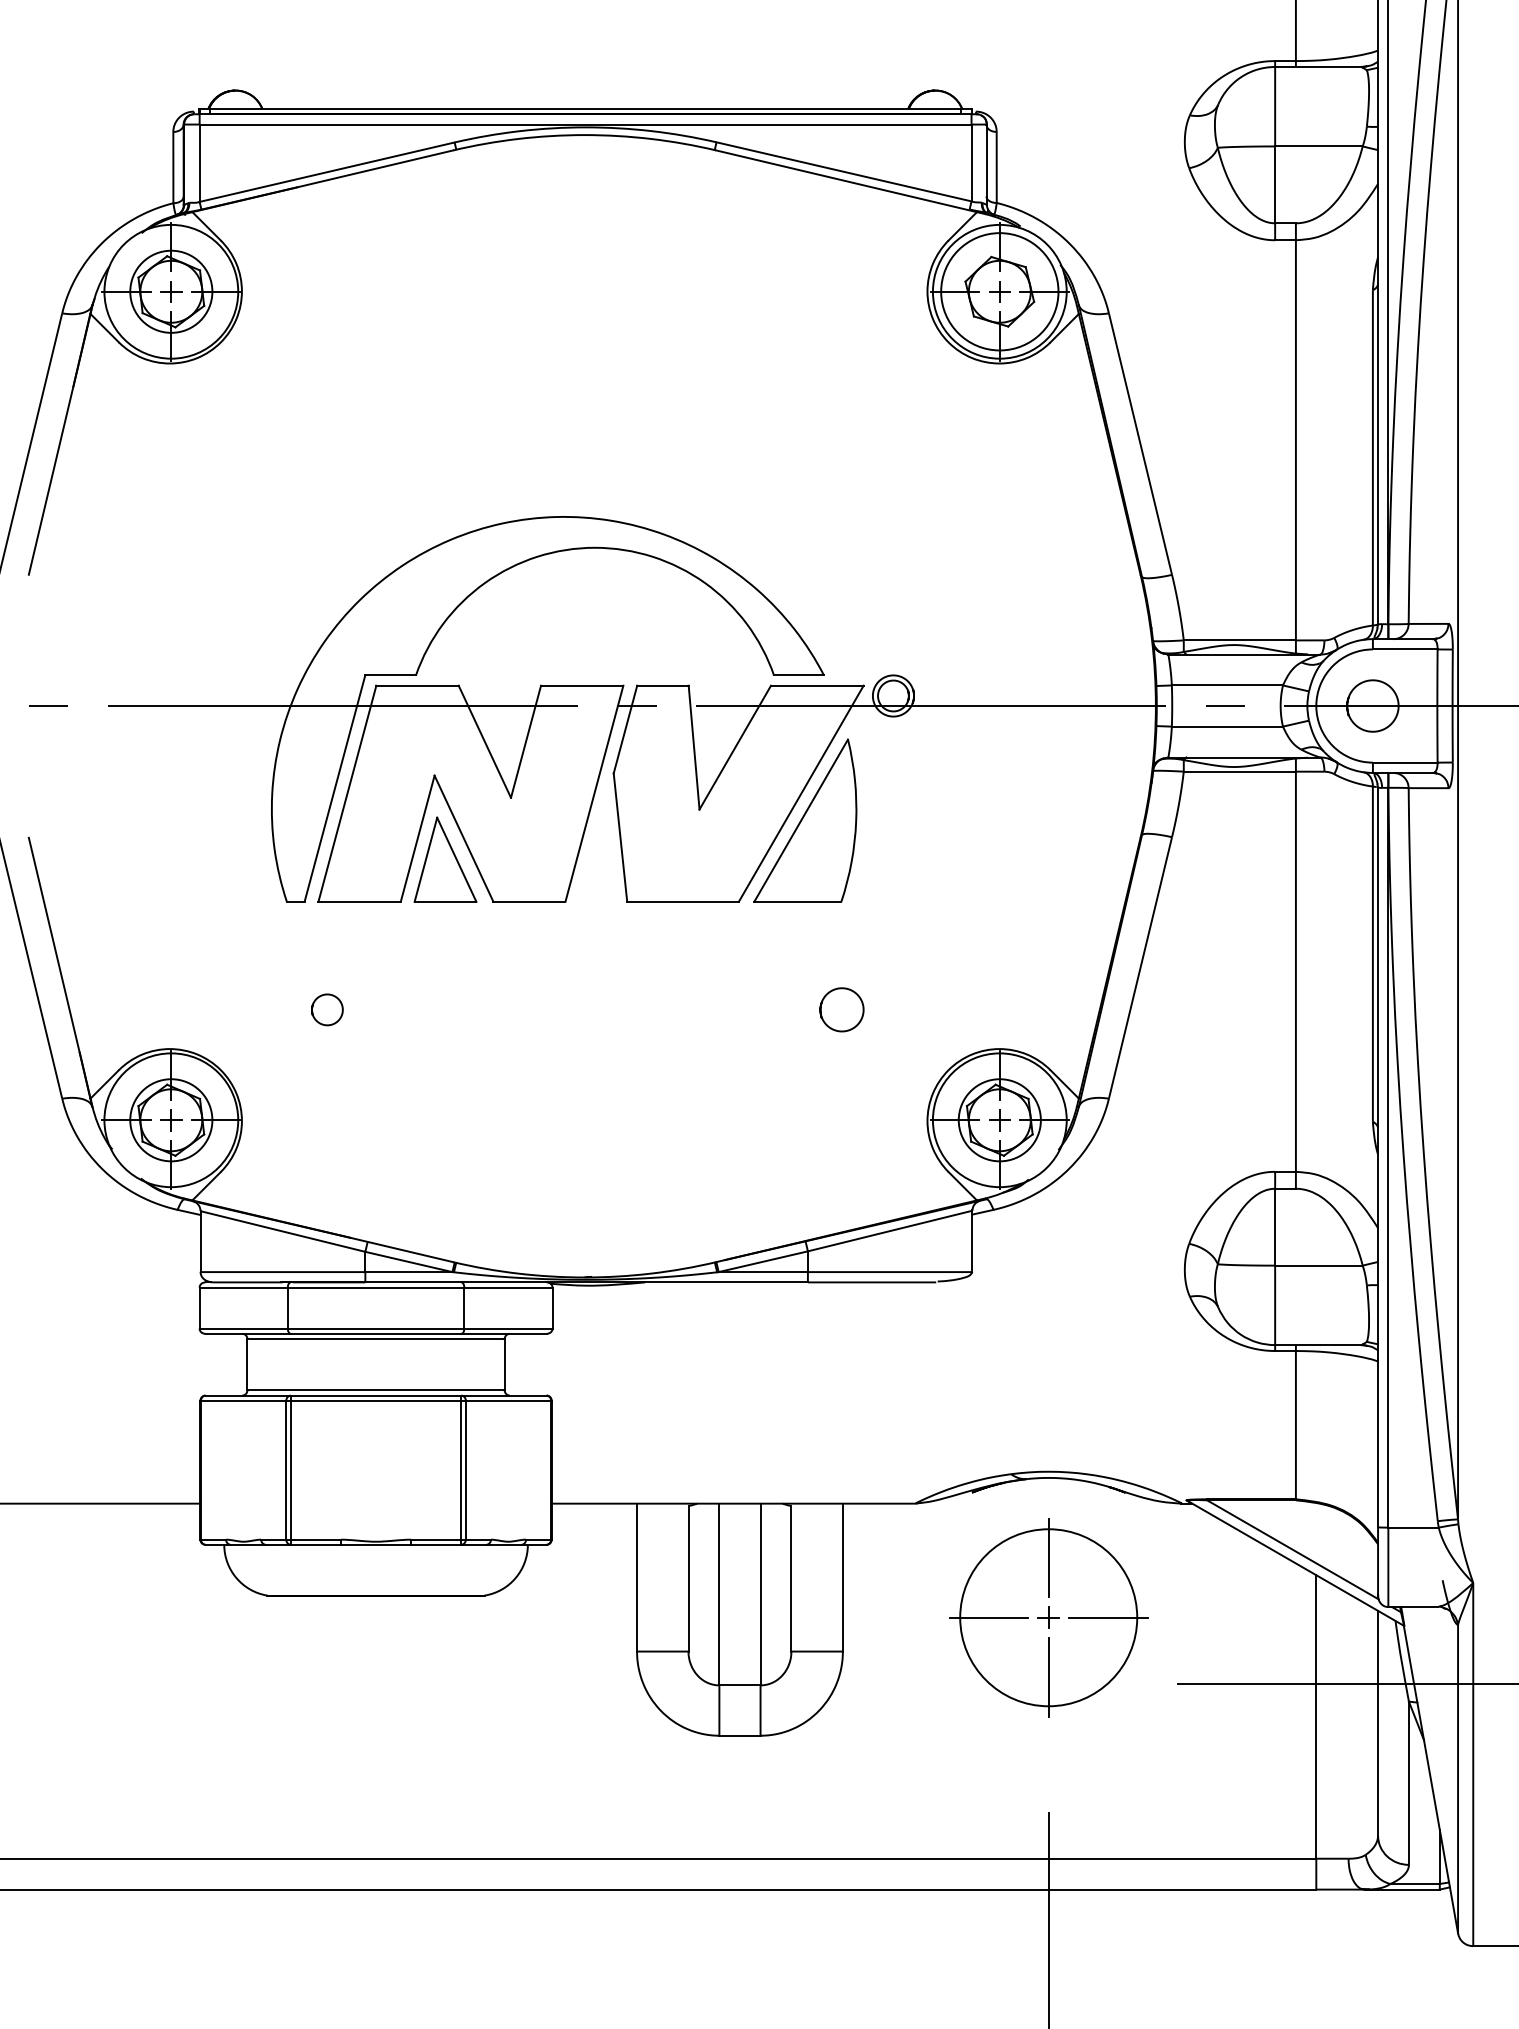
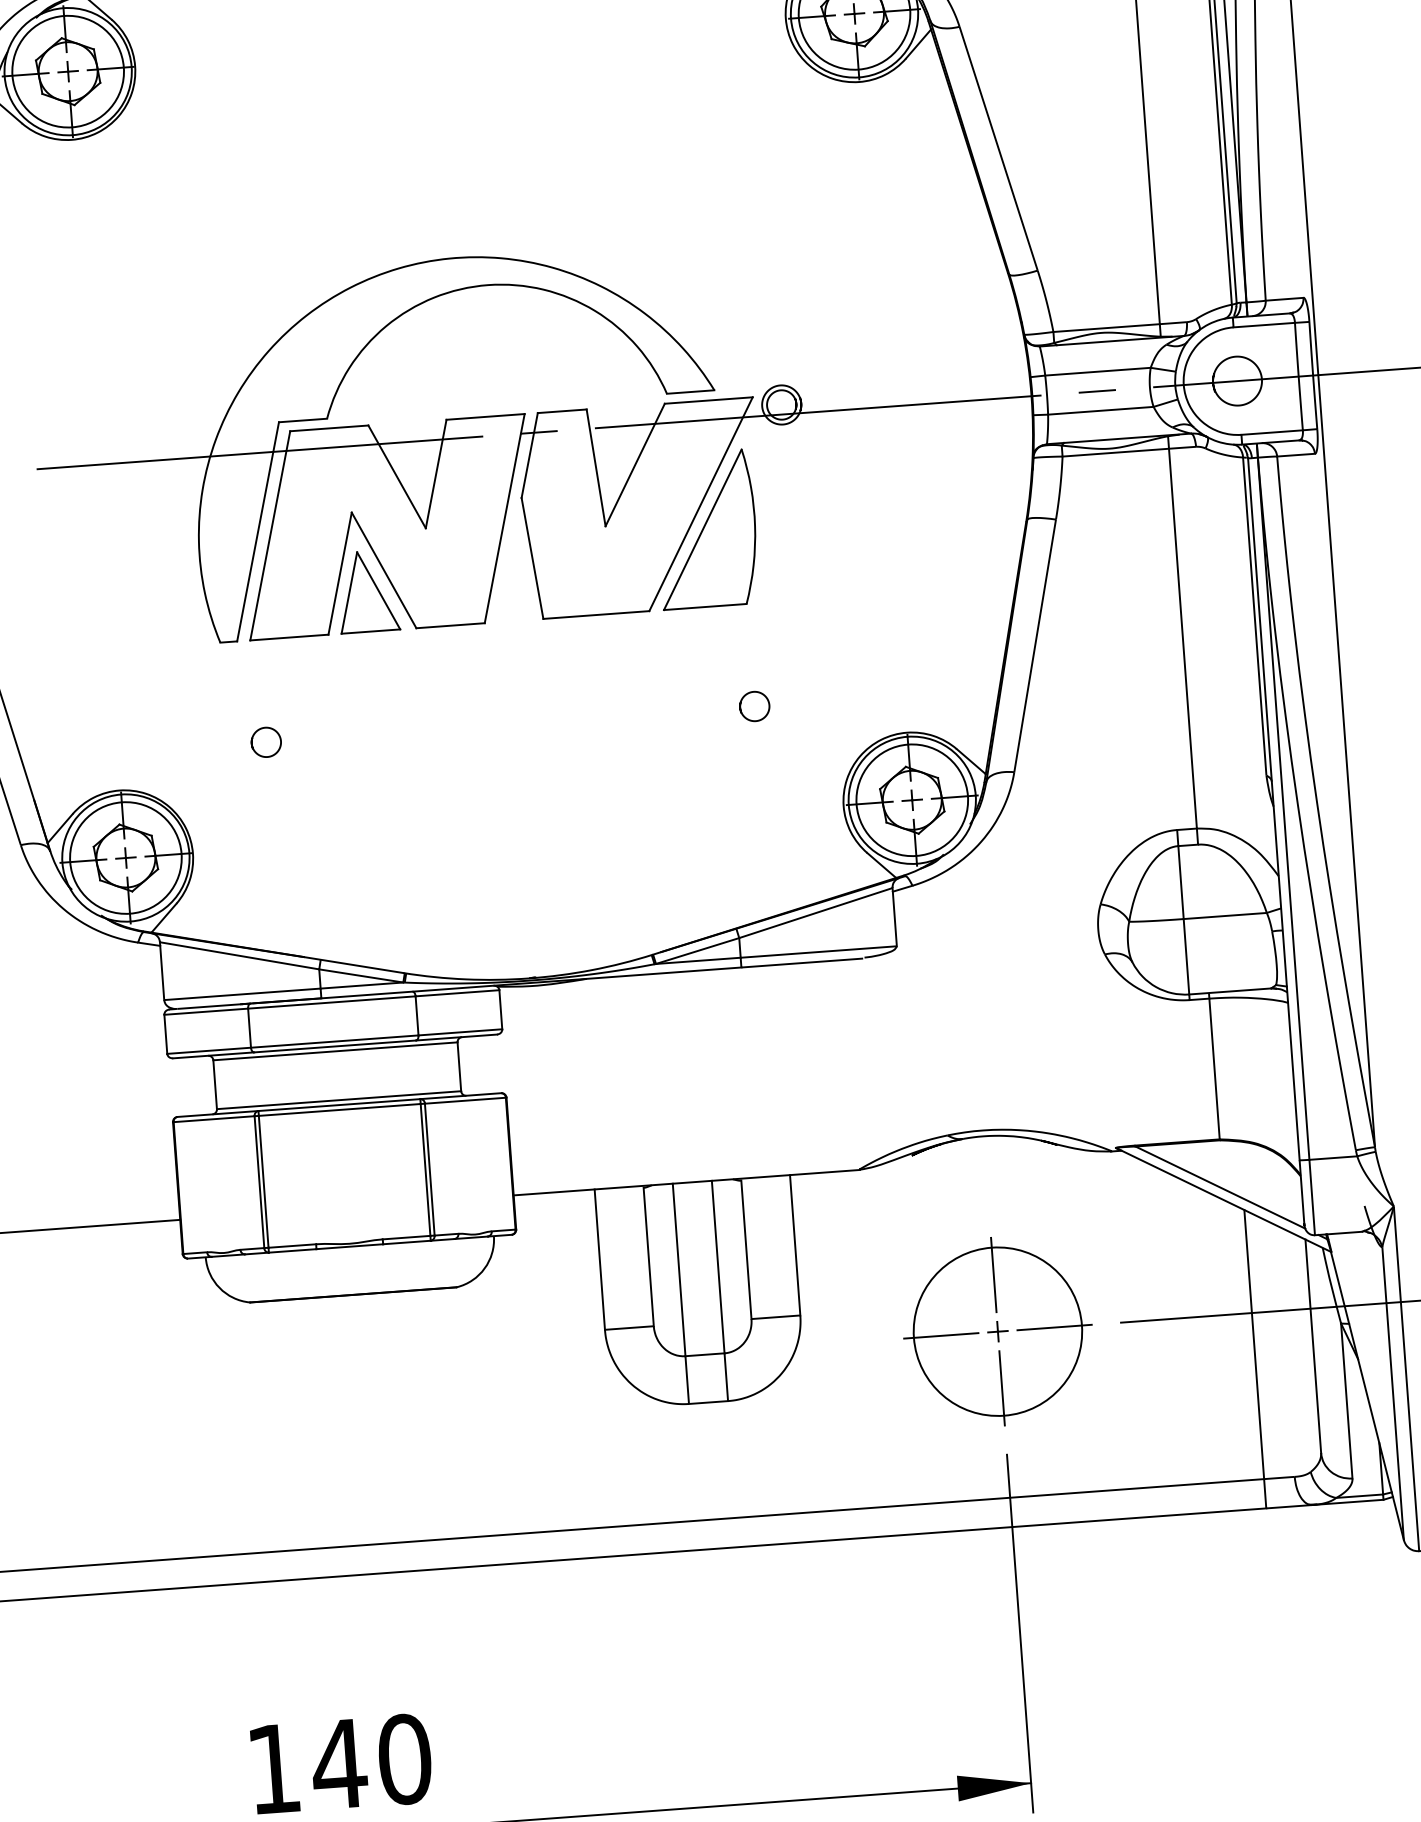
circle: (171, 291) -> (68, 71), size x1.43
part: (841, 1009) -> (754, 706), size x0.71
circle: (171, 1119) -> (126, 857), size x1.43
circle: (999, 1119) -> (911, 799), size x1.43
part: (1048, 1617) -> (997, 1331), moved

